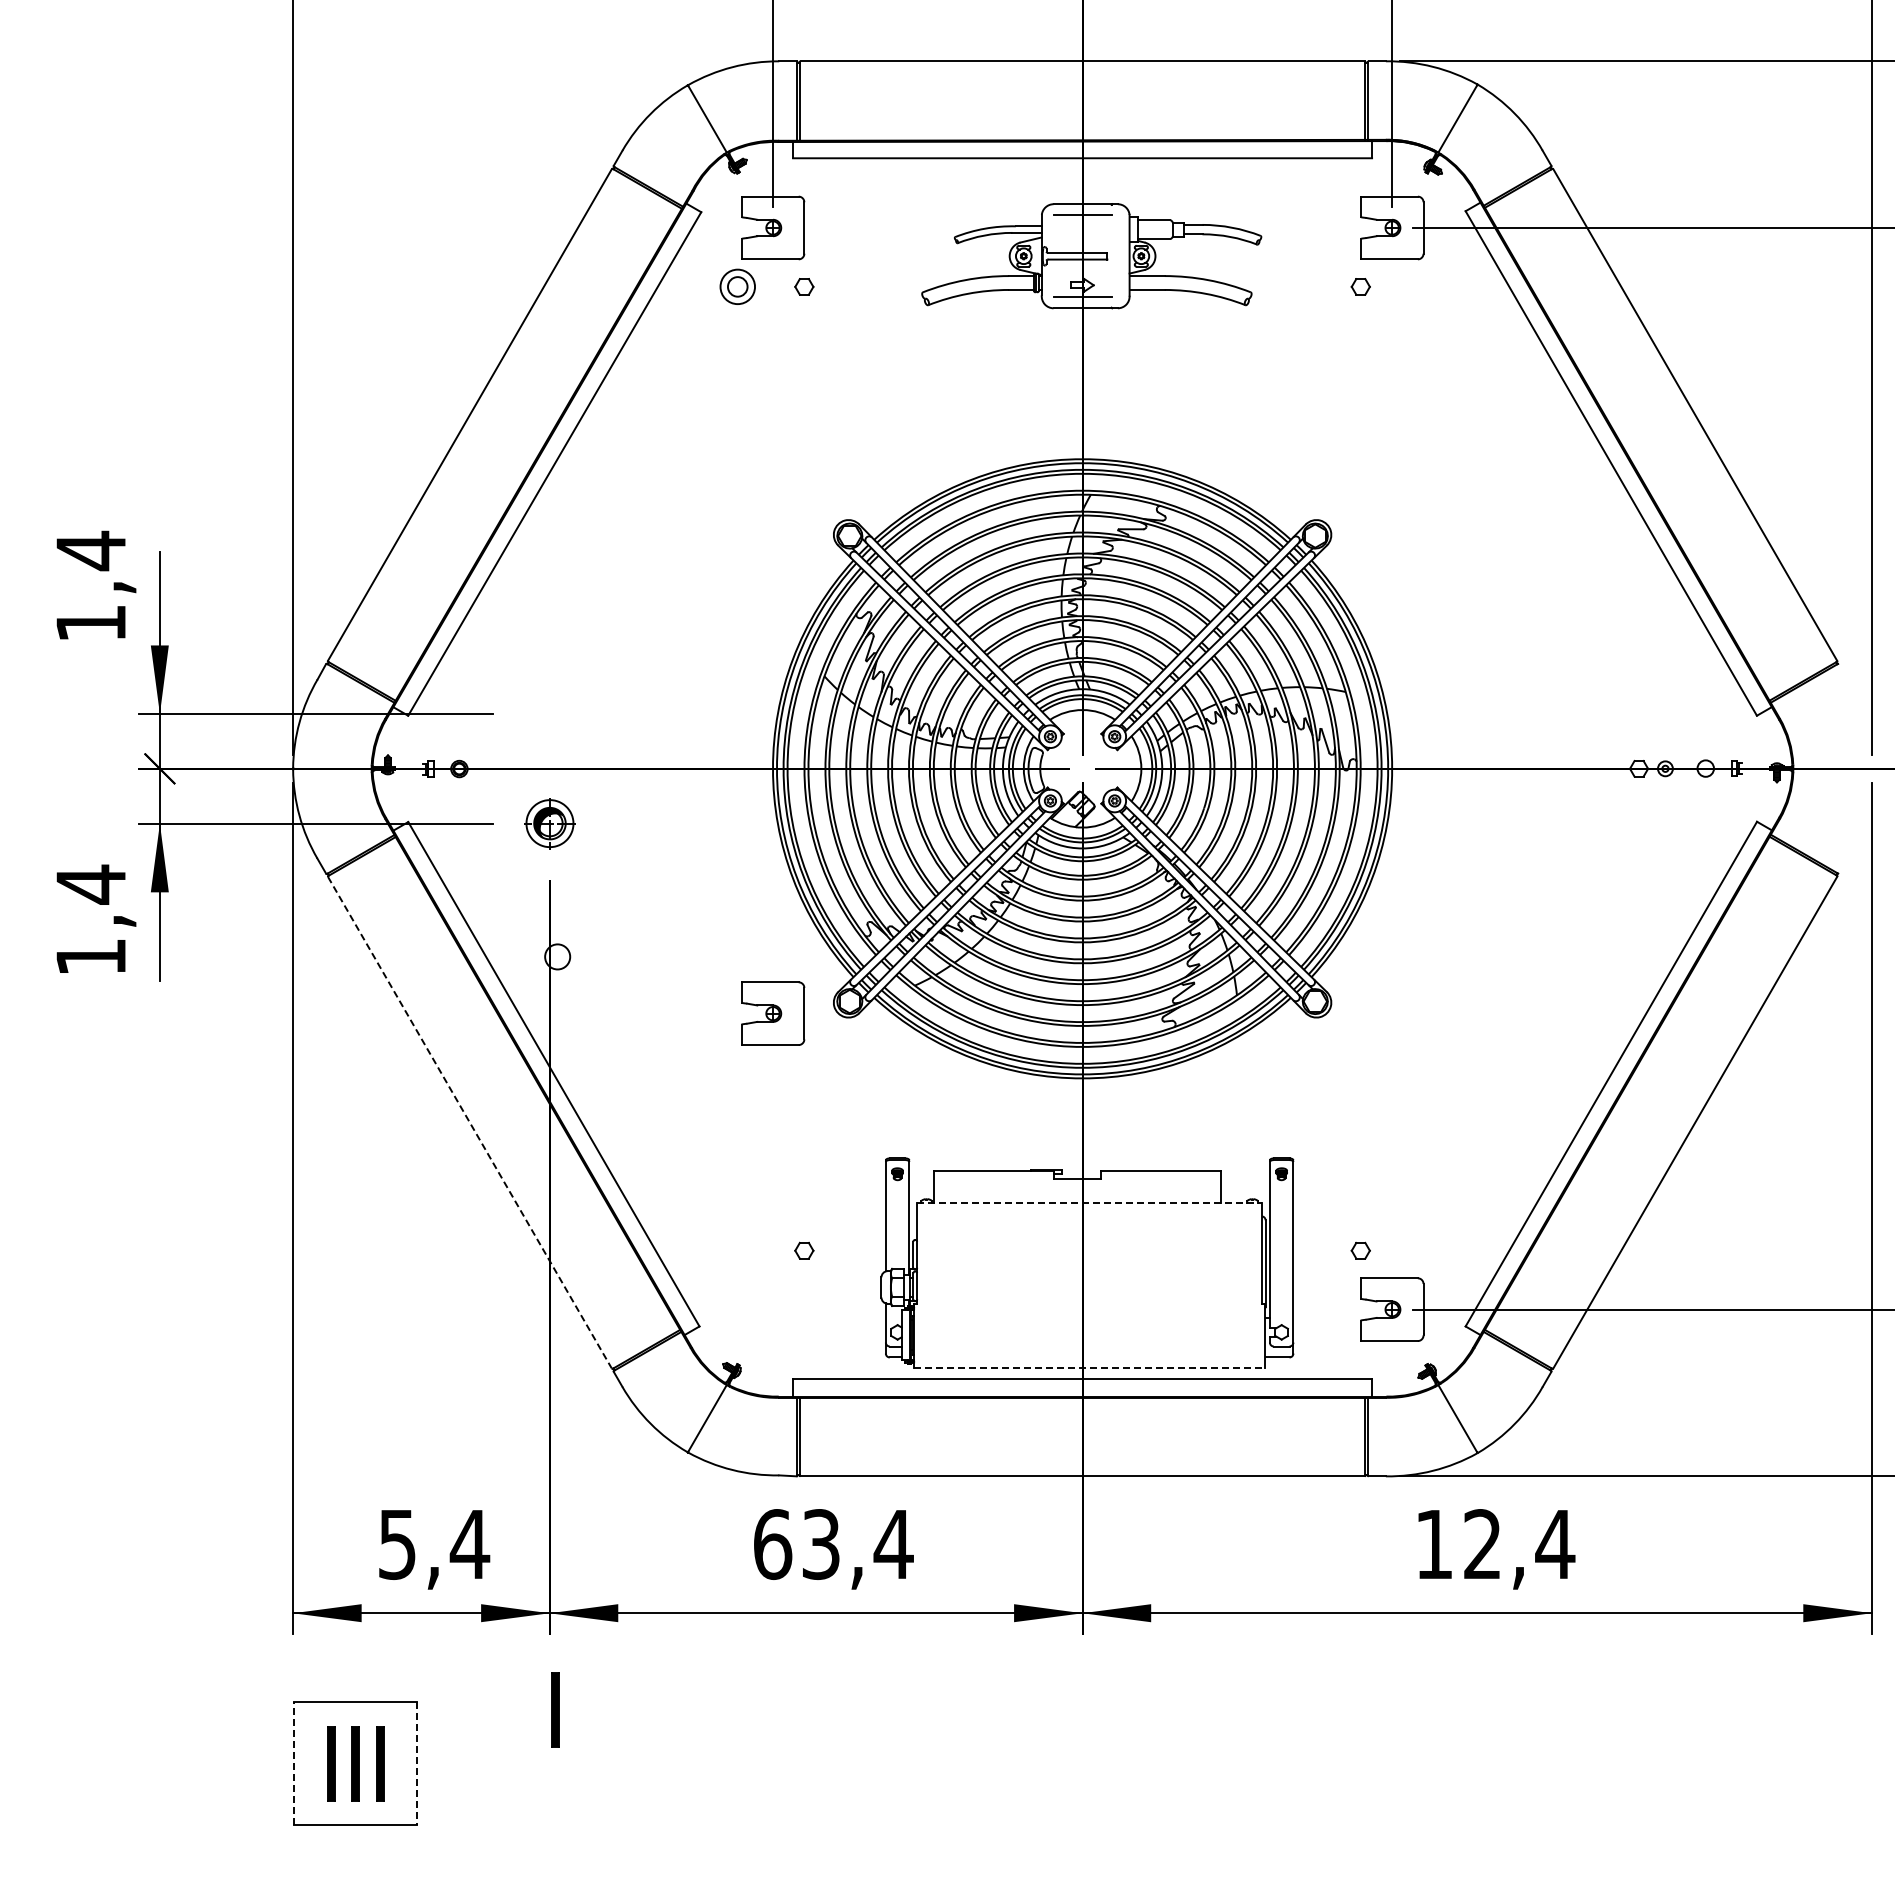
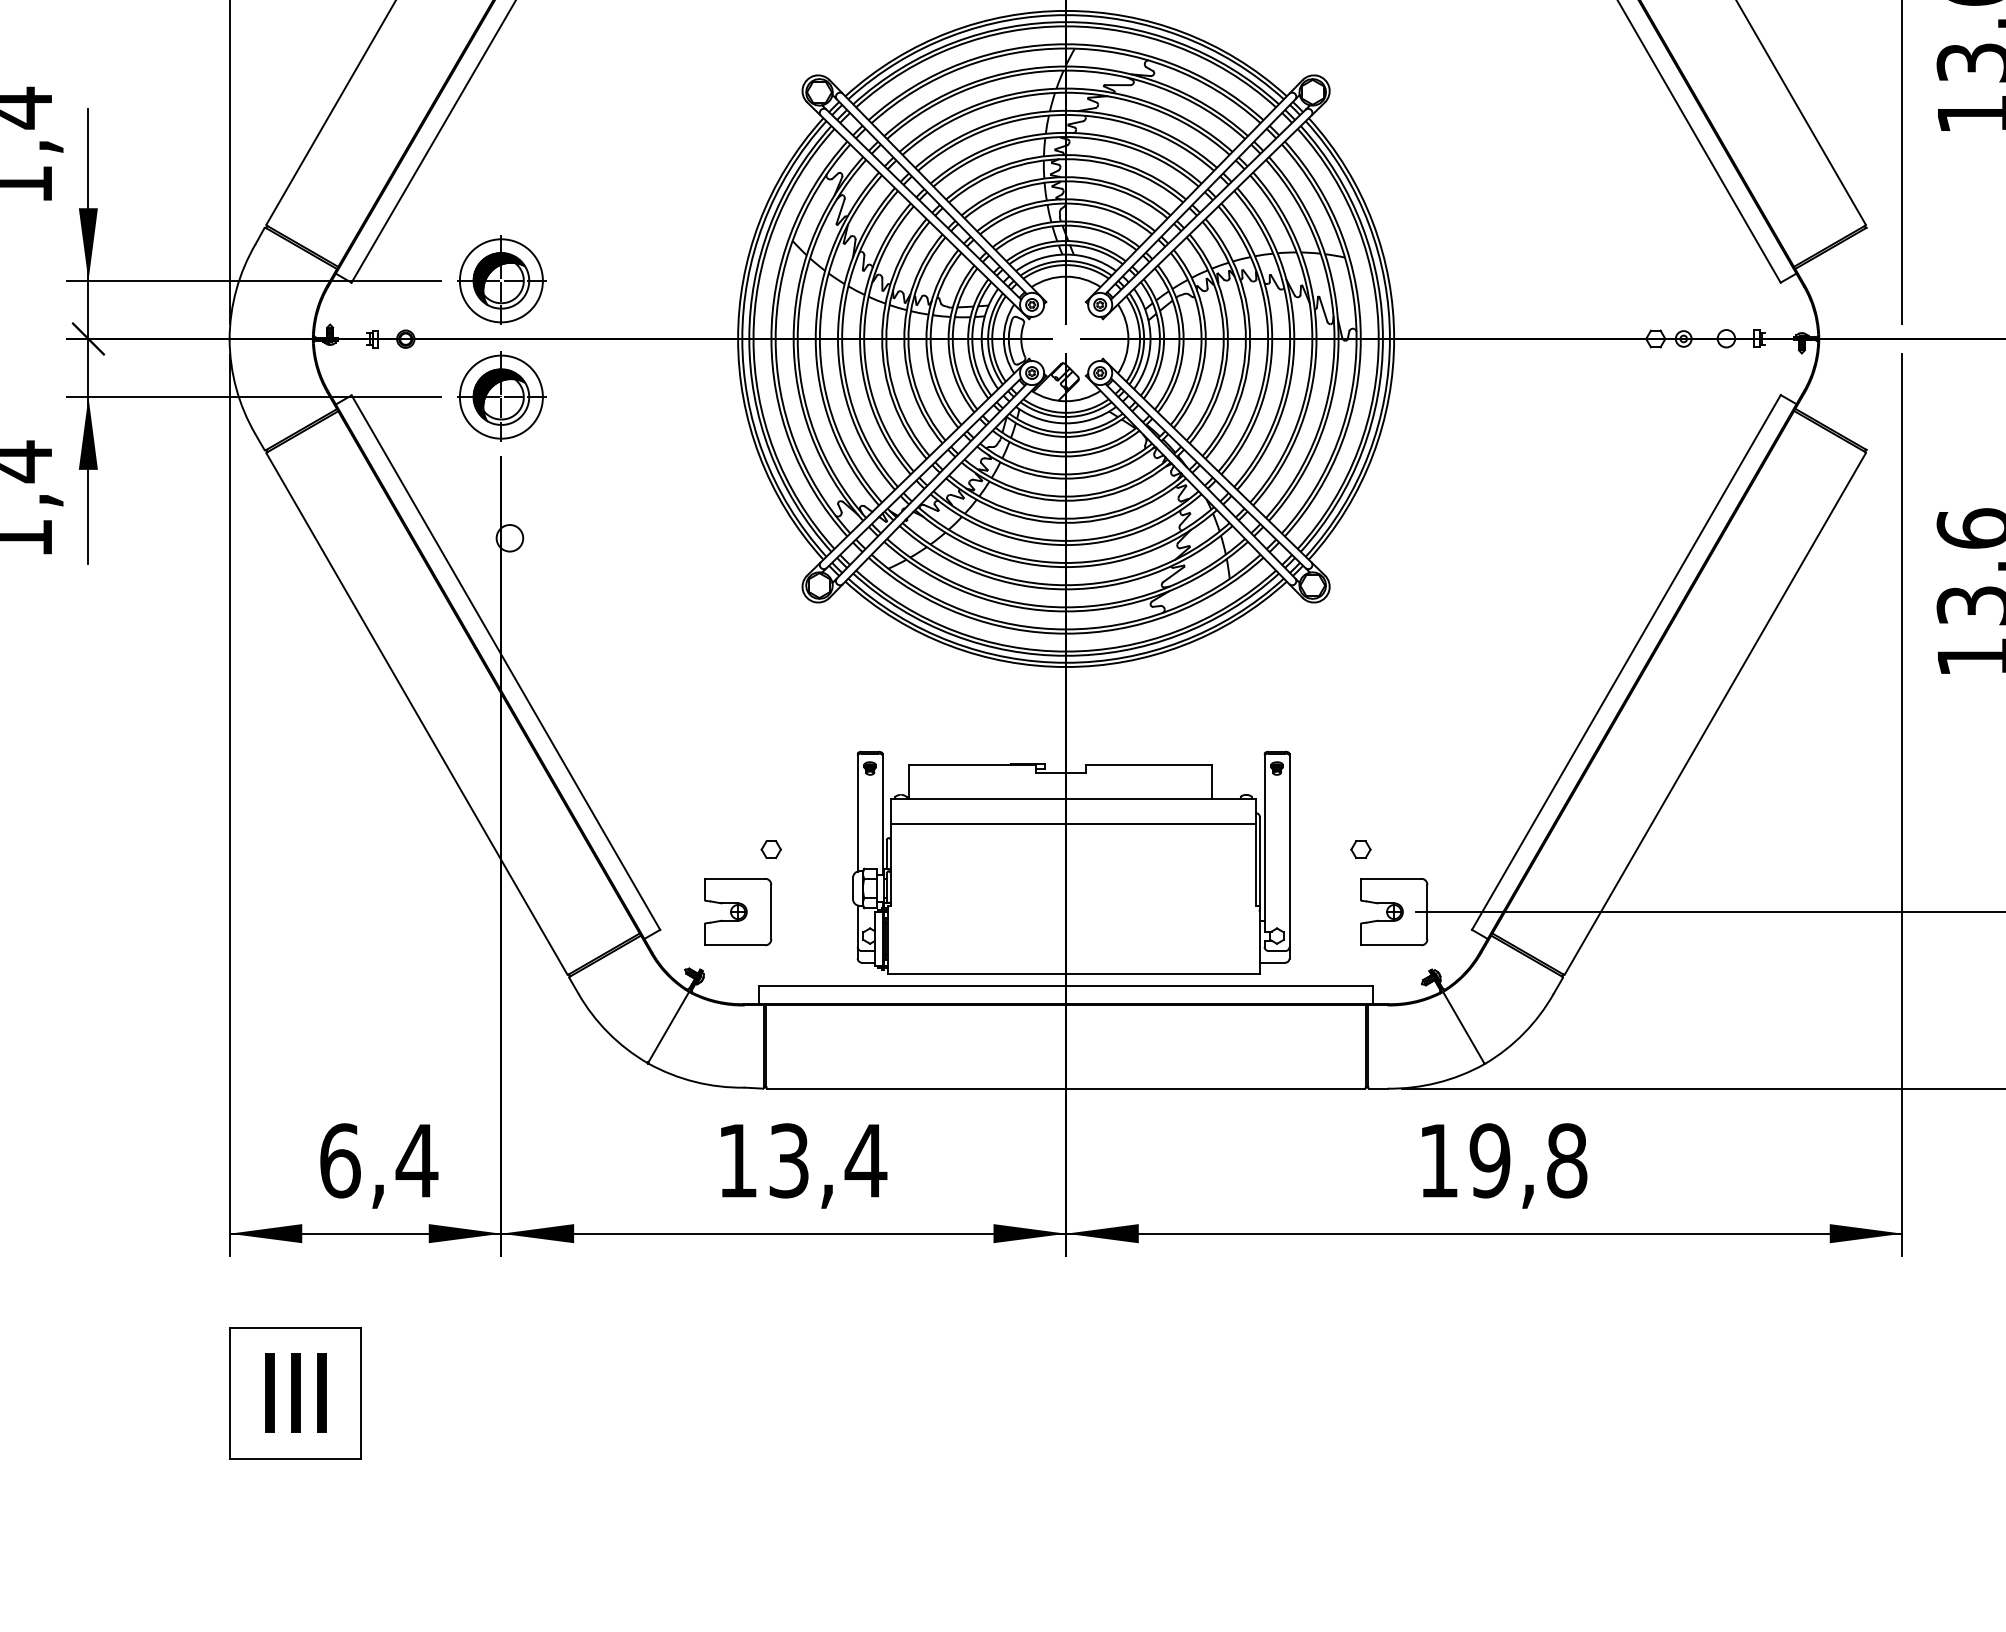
part: (550, 713) -> (502, 280), added
part: (550, 823) -> (502, 396), size x1.67
part: (773, 1013) -> (738, 911), moved
line: (469, 1122) -> (416, 713), dashed -> solid
line: (1090, 1203) -> (1074, 799), dashed -> solid
line: (1089, 1226) -> (1073, 823), added
line: (1089, 1367) -> (1073, 973), dashed -> solid
text: (397, 1544) -> (340, 1160), 5,4 -> 6,4
text: (773, 1544) -> (738, 1160), 63,4 -> 13,4
text: (1519, 1544) -> (1529, 1160), 12,4 -> 19,8
part: (555, 1709) -> (507, 1335), removed
line: (293, 1763) -> (230, 1392), dashed -> solid
line: (417, 1763) -> (361, 1392), dashed -> solid

